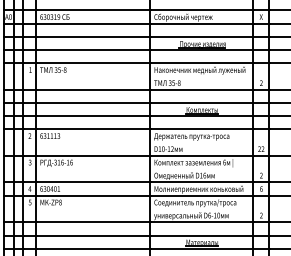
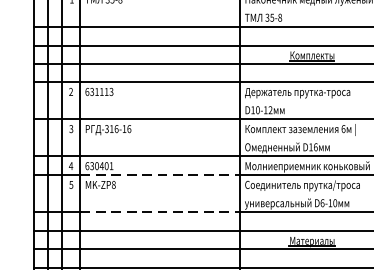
line: (94, 195) -> (161, 175), solid -> dashed
line: (94, 222) -> (161, 212), solid -> dashed

